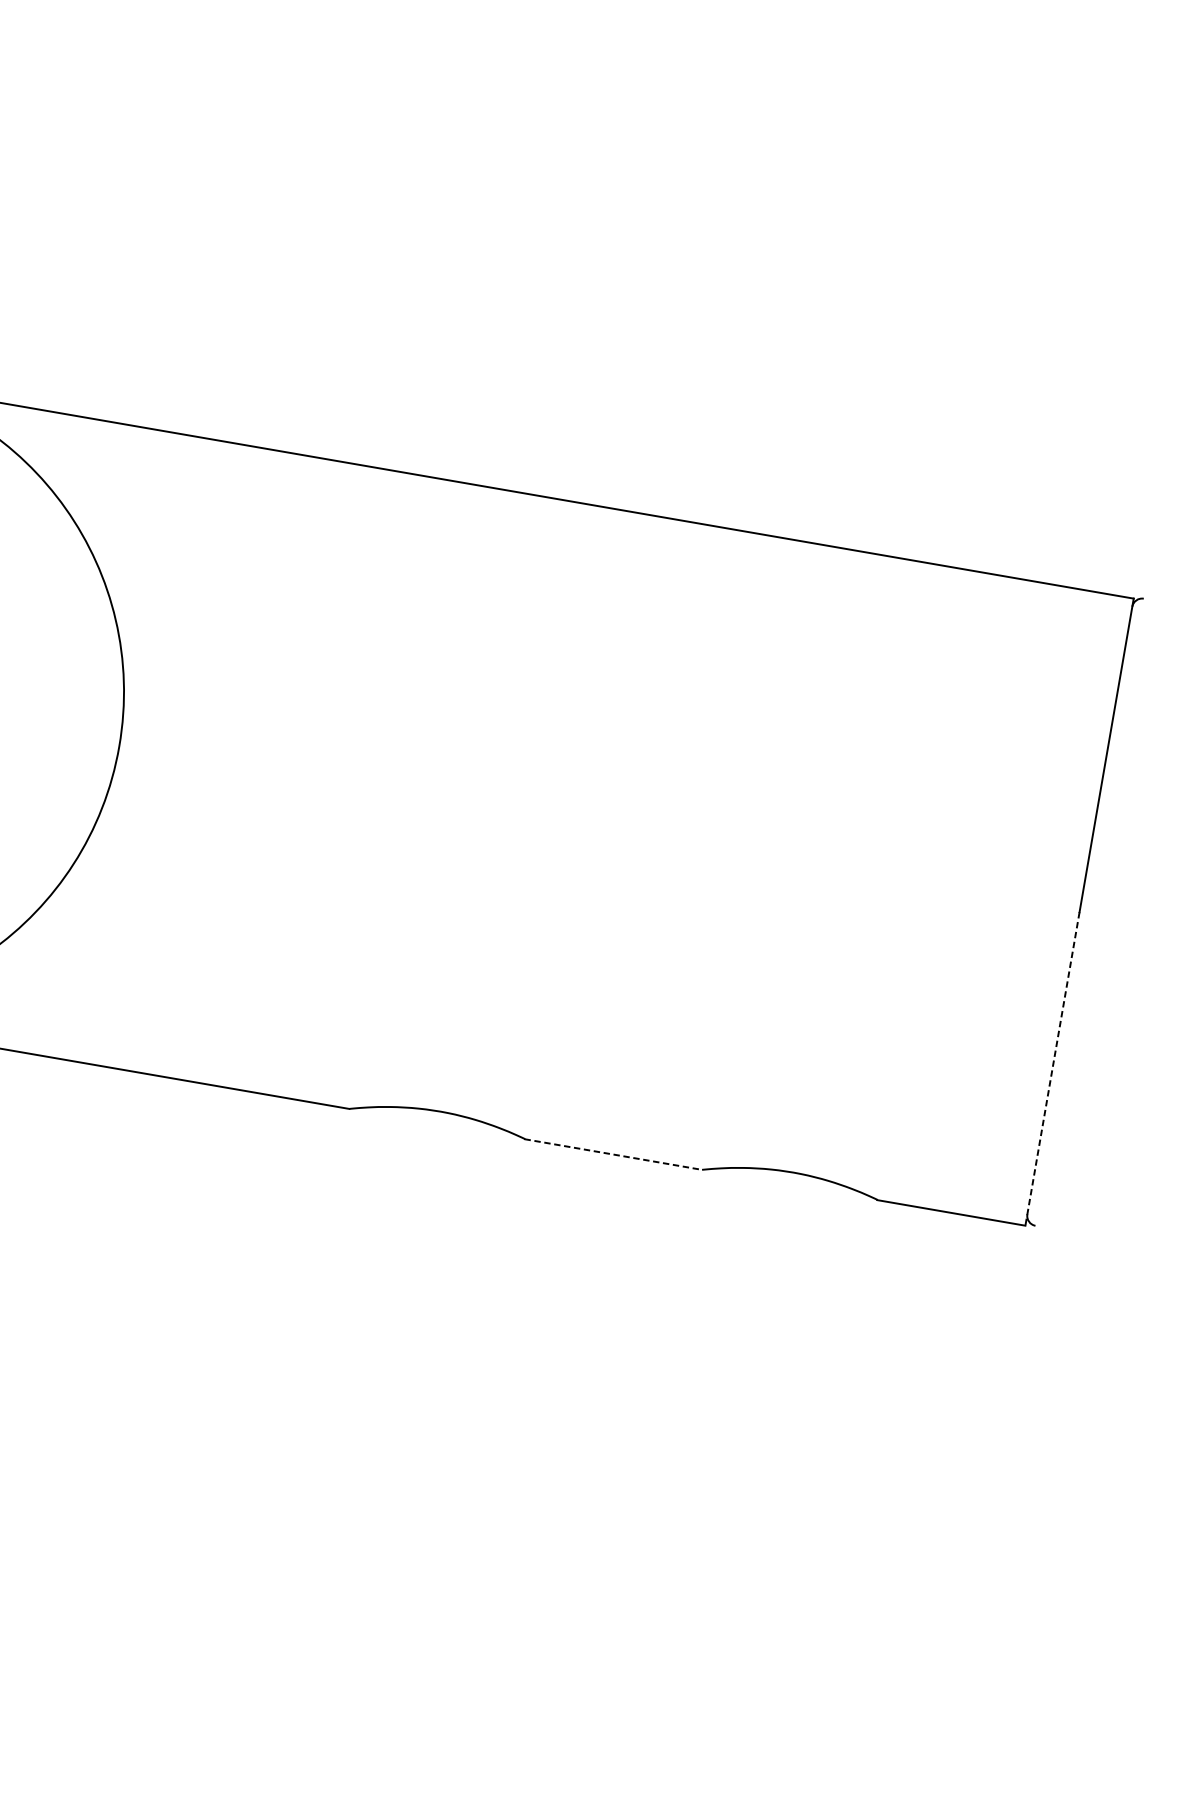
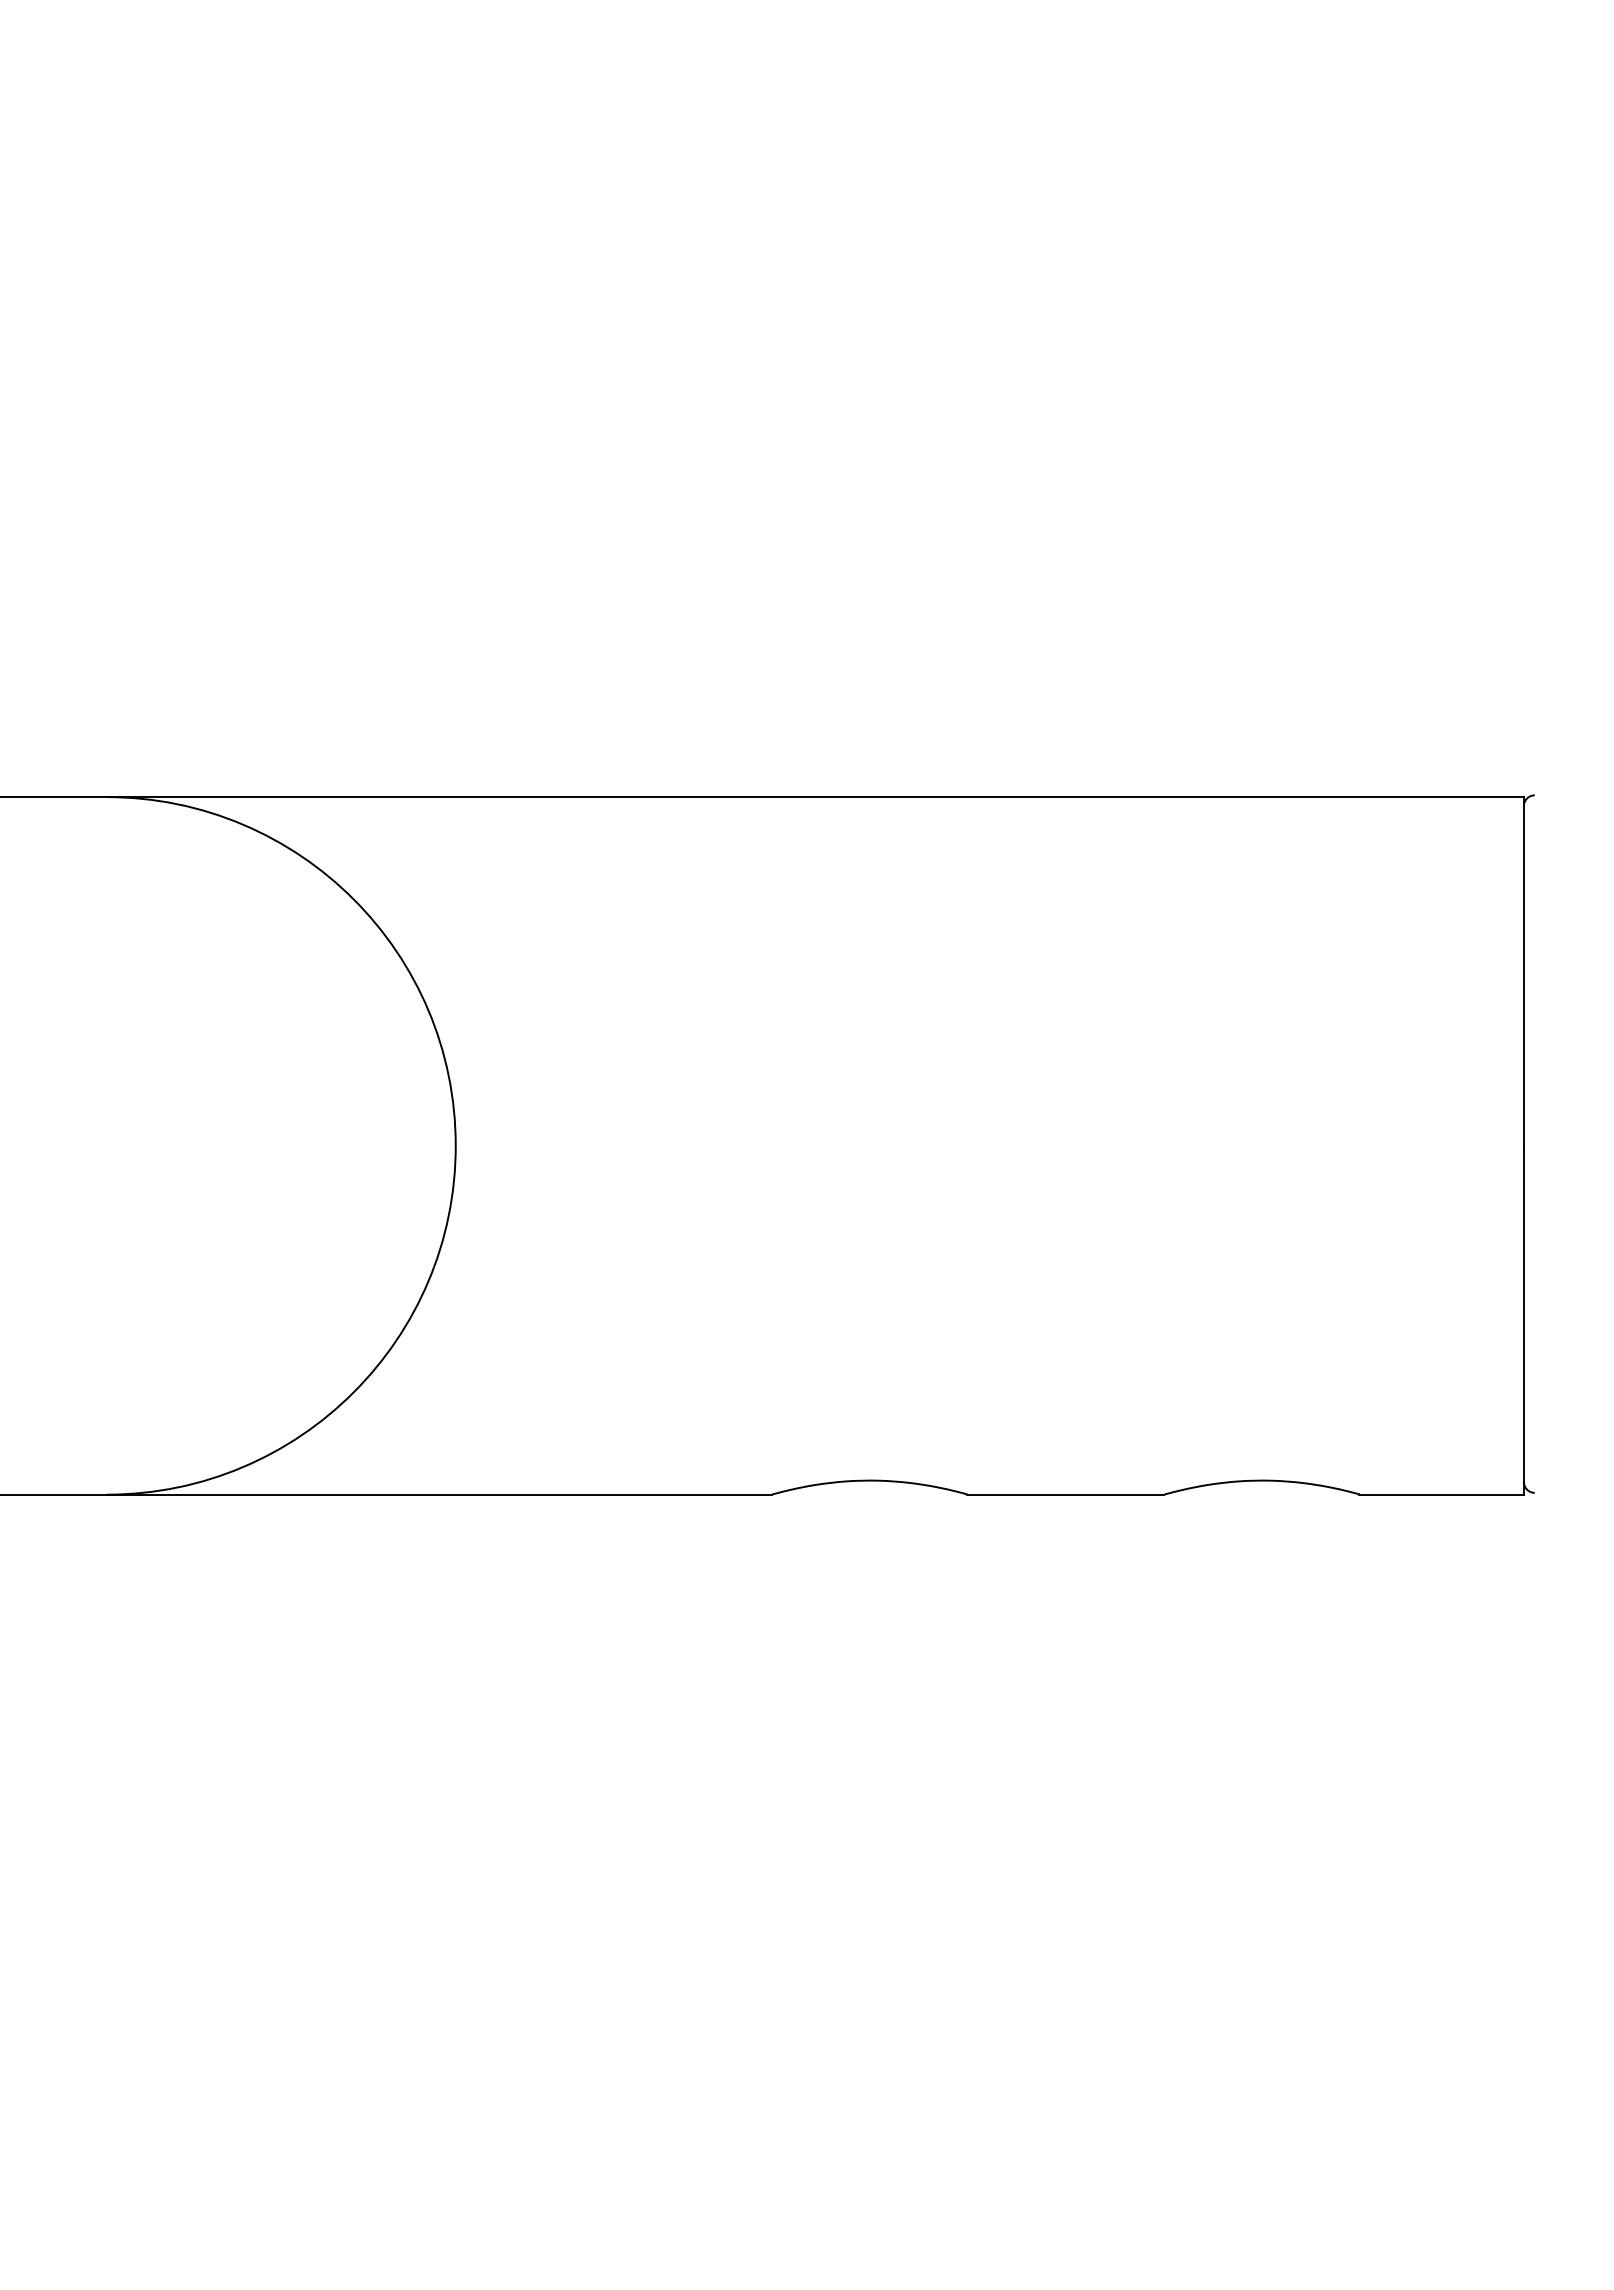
line: (1052, 1069) -> (1523, 1320), dashed -> solid
line: (613, 1154) -> (1065, 1494), dashed -> solid

